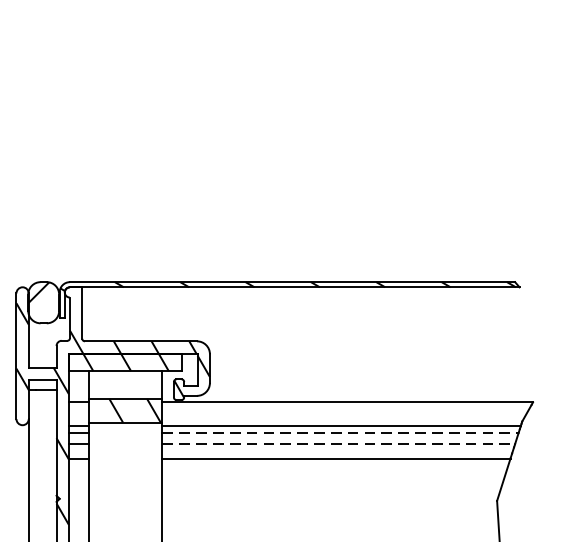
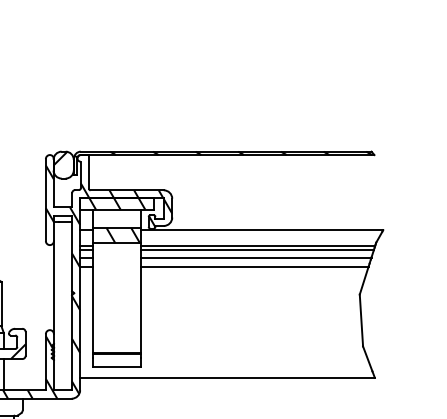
line: (342, 433) -> (258, 250), dashed -> solid
line: (338, 444) -> (256, 257), dashed -> solid

